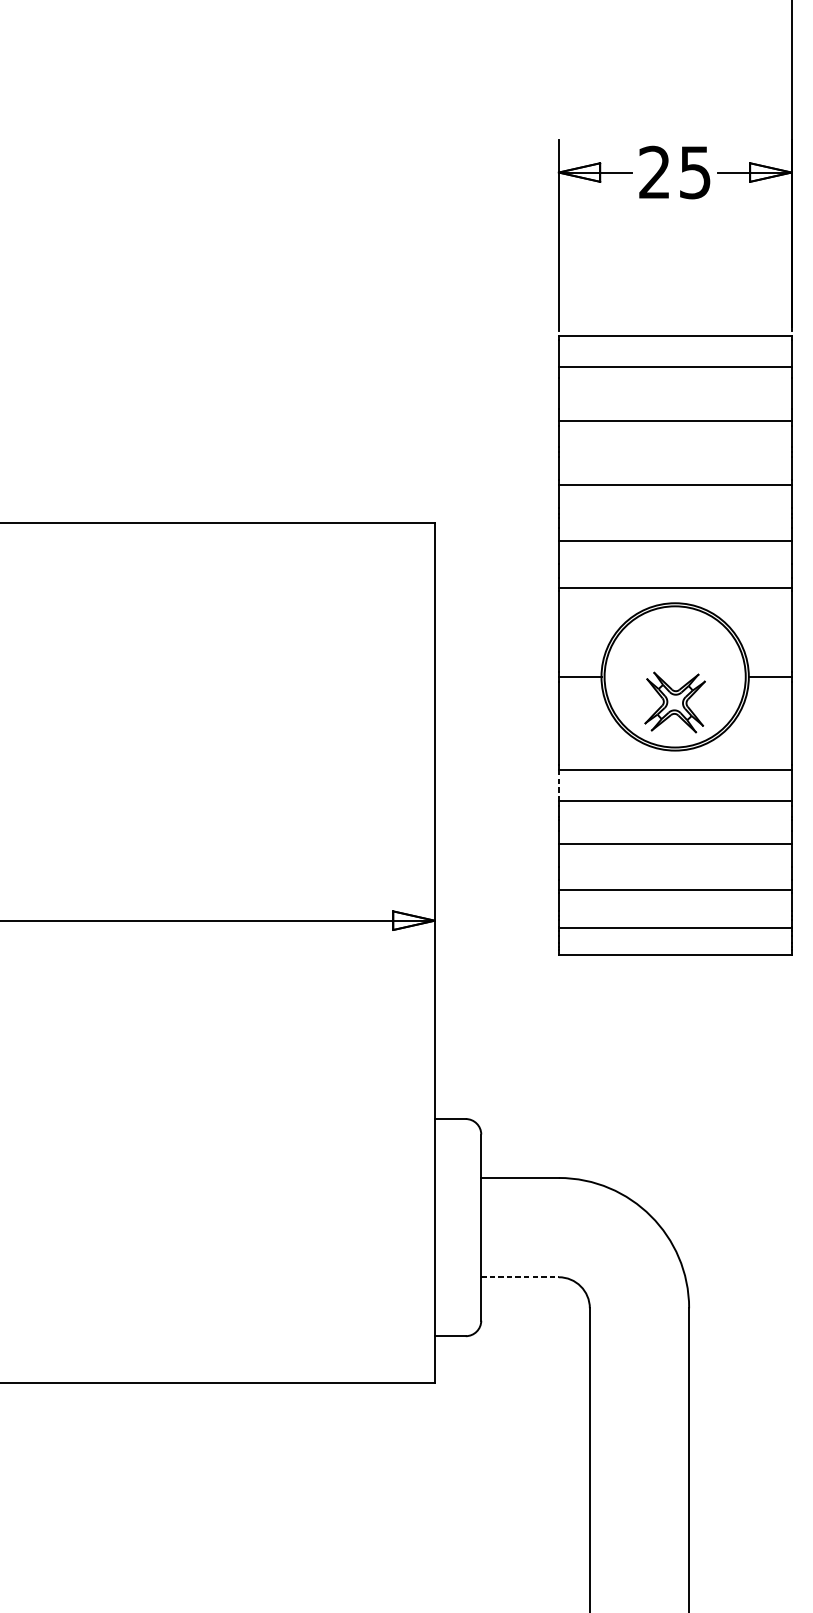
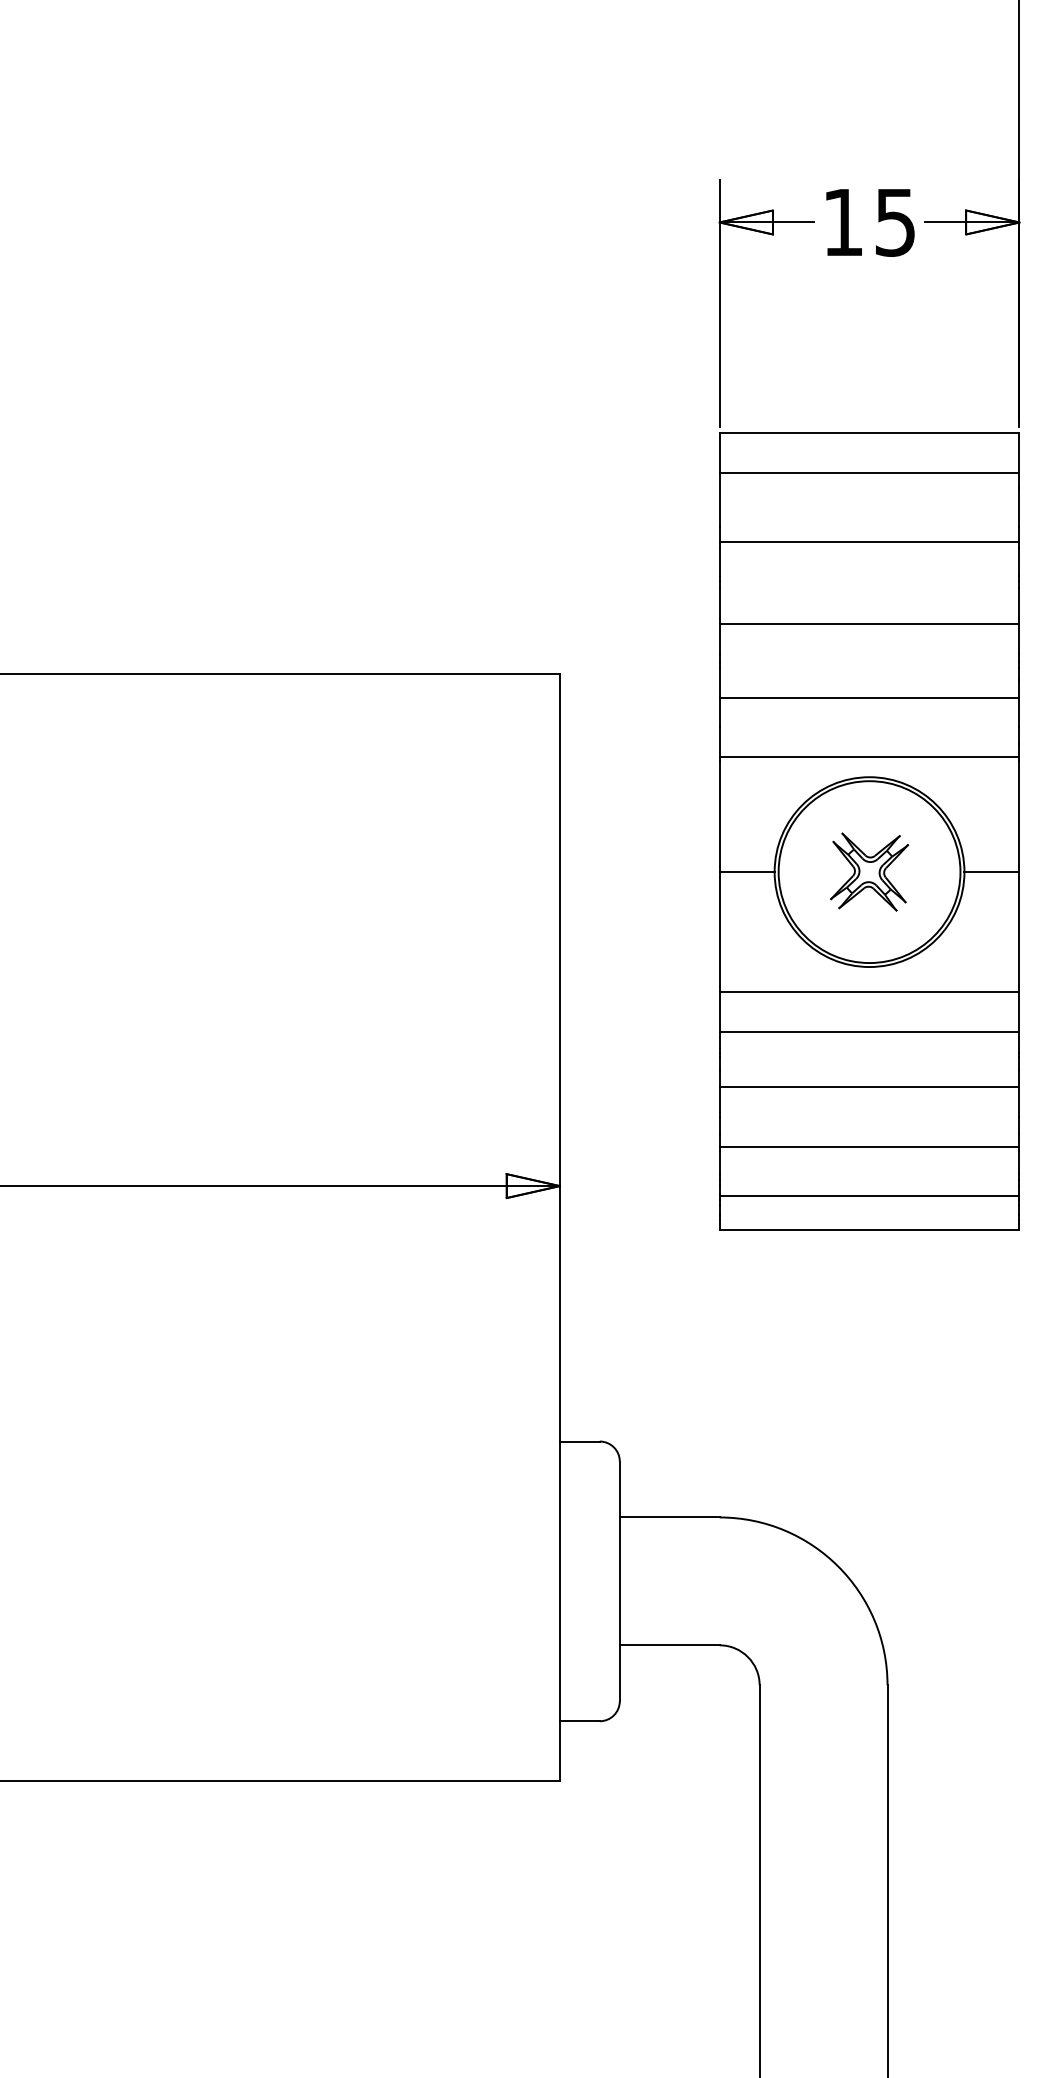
text: (654, 171) -> (842, 221), 25 -> 15
part: (675, 702) -> (869, 871), moved
line: (558, 785) -> (719, 1011), dashed -> solid
line: (519, 1277) -> (669, 1645), dashed -> solid

